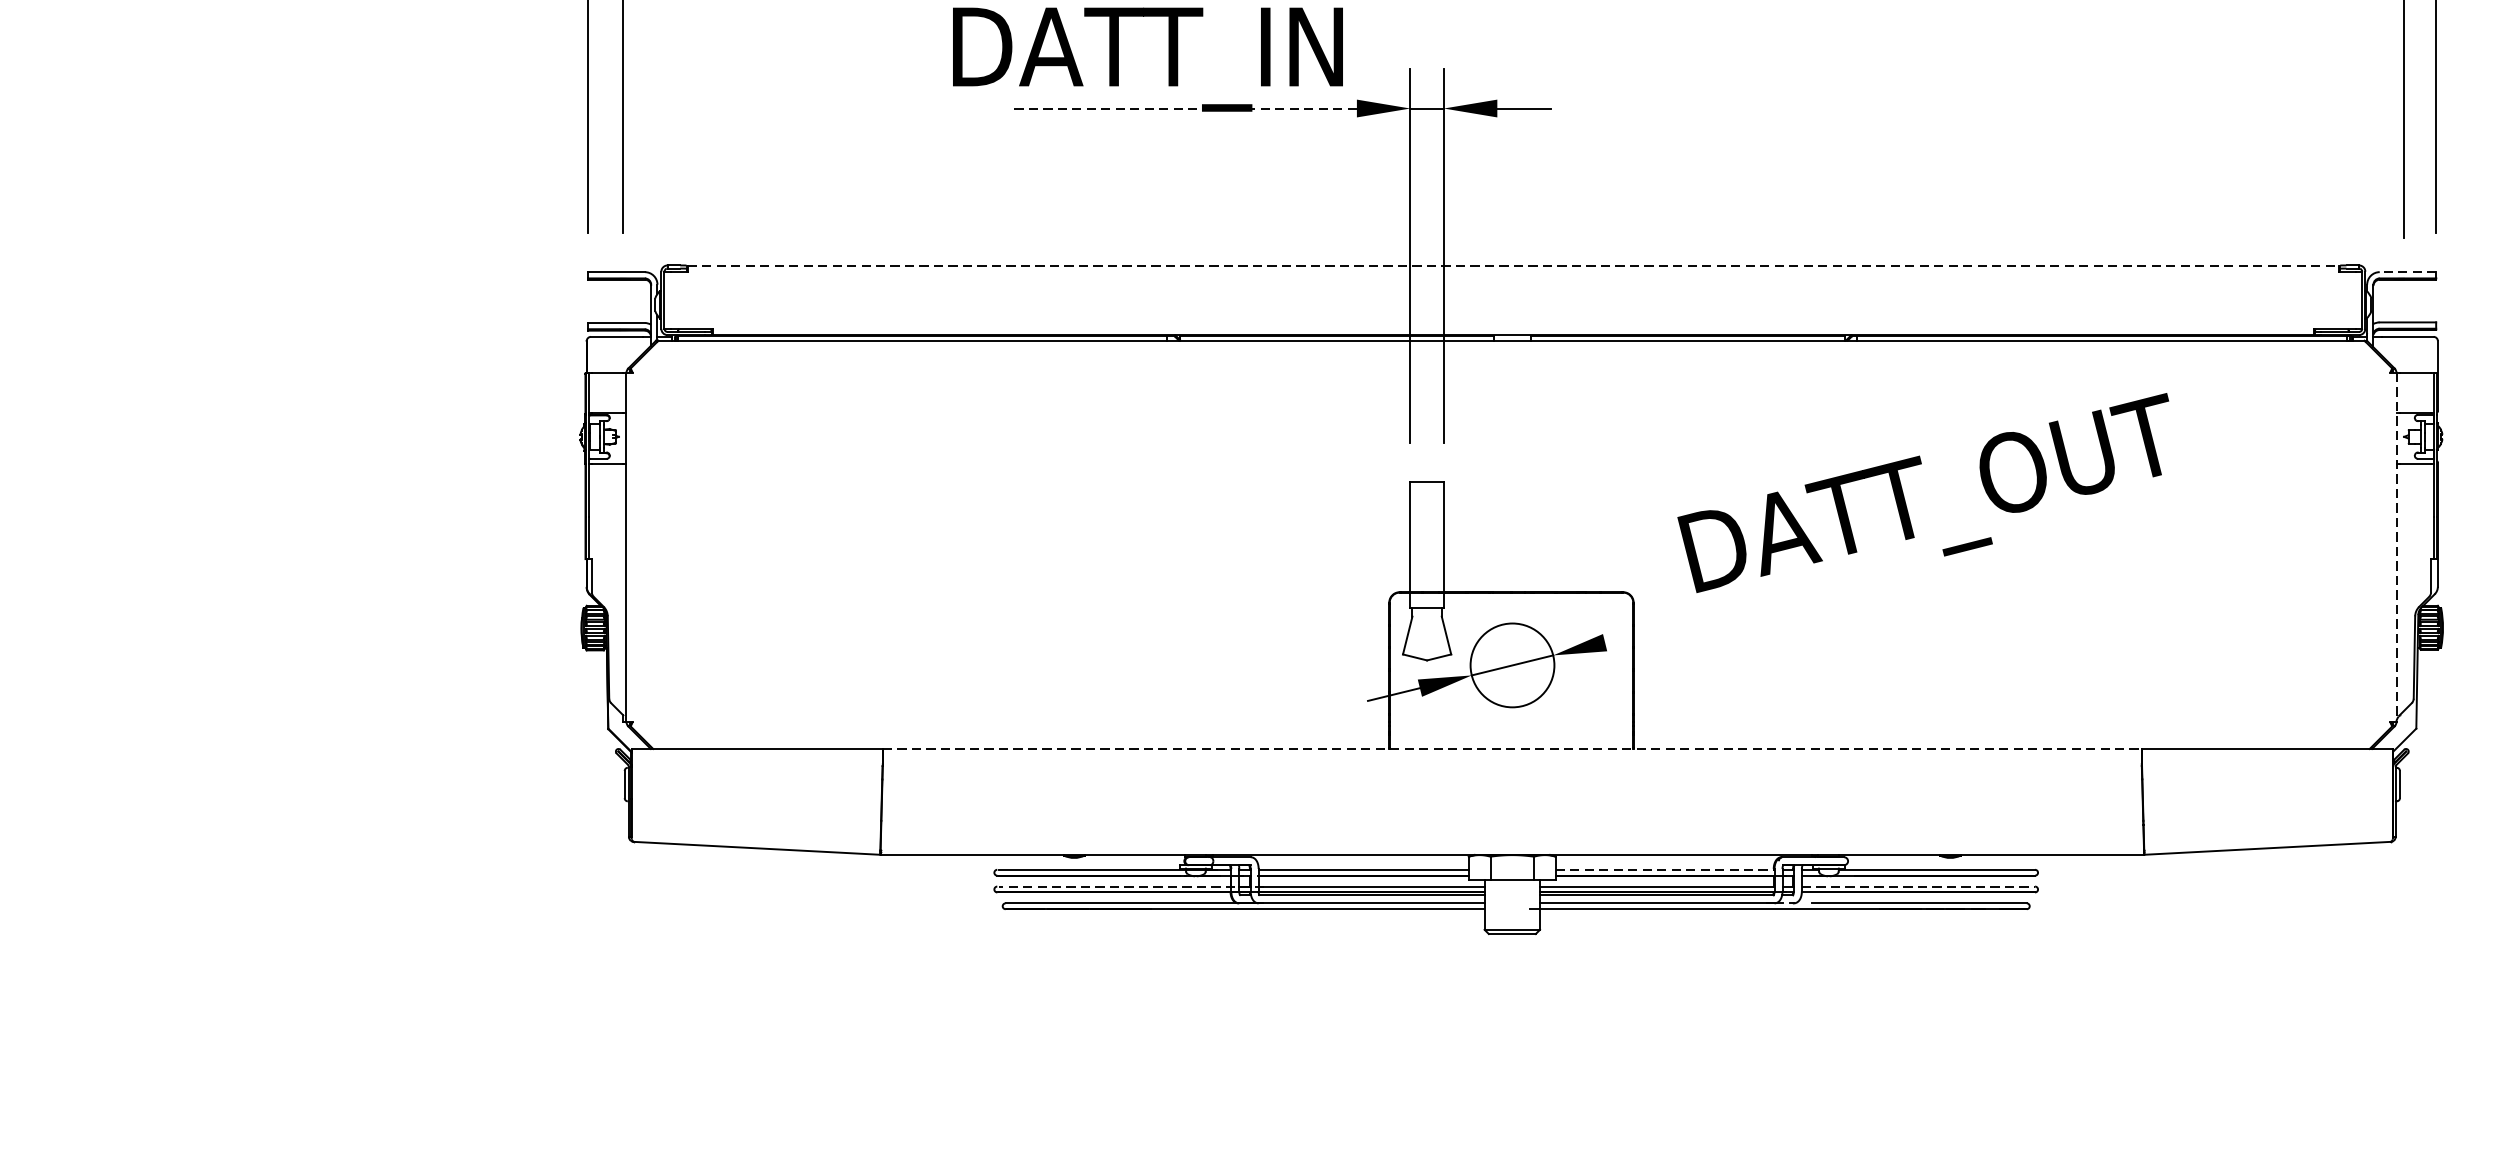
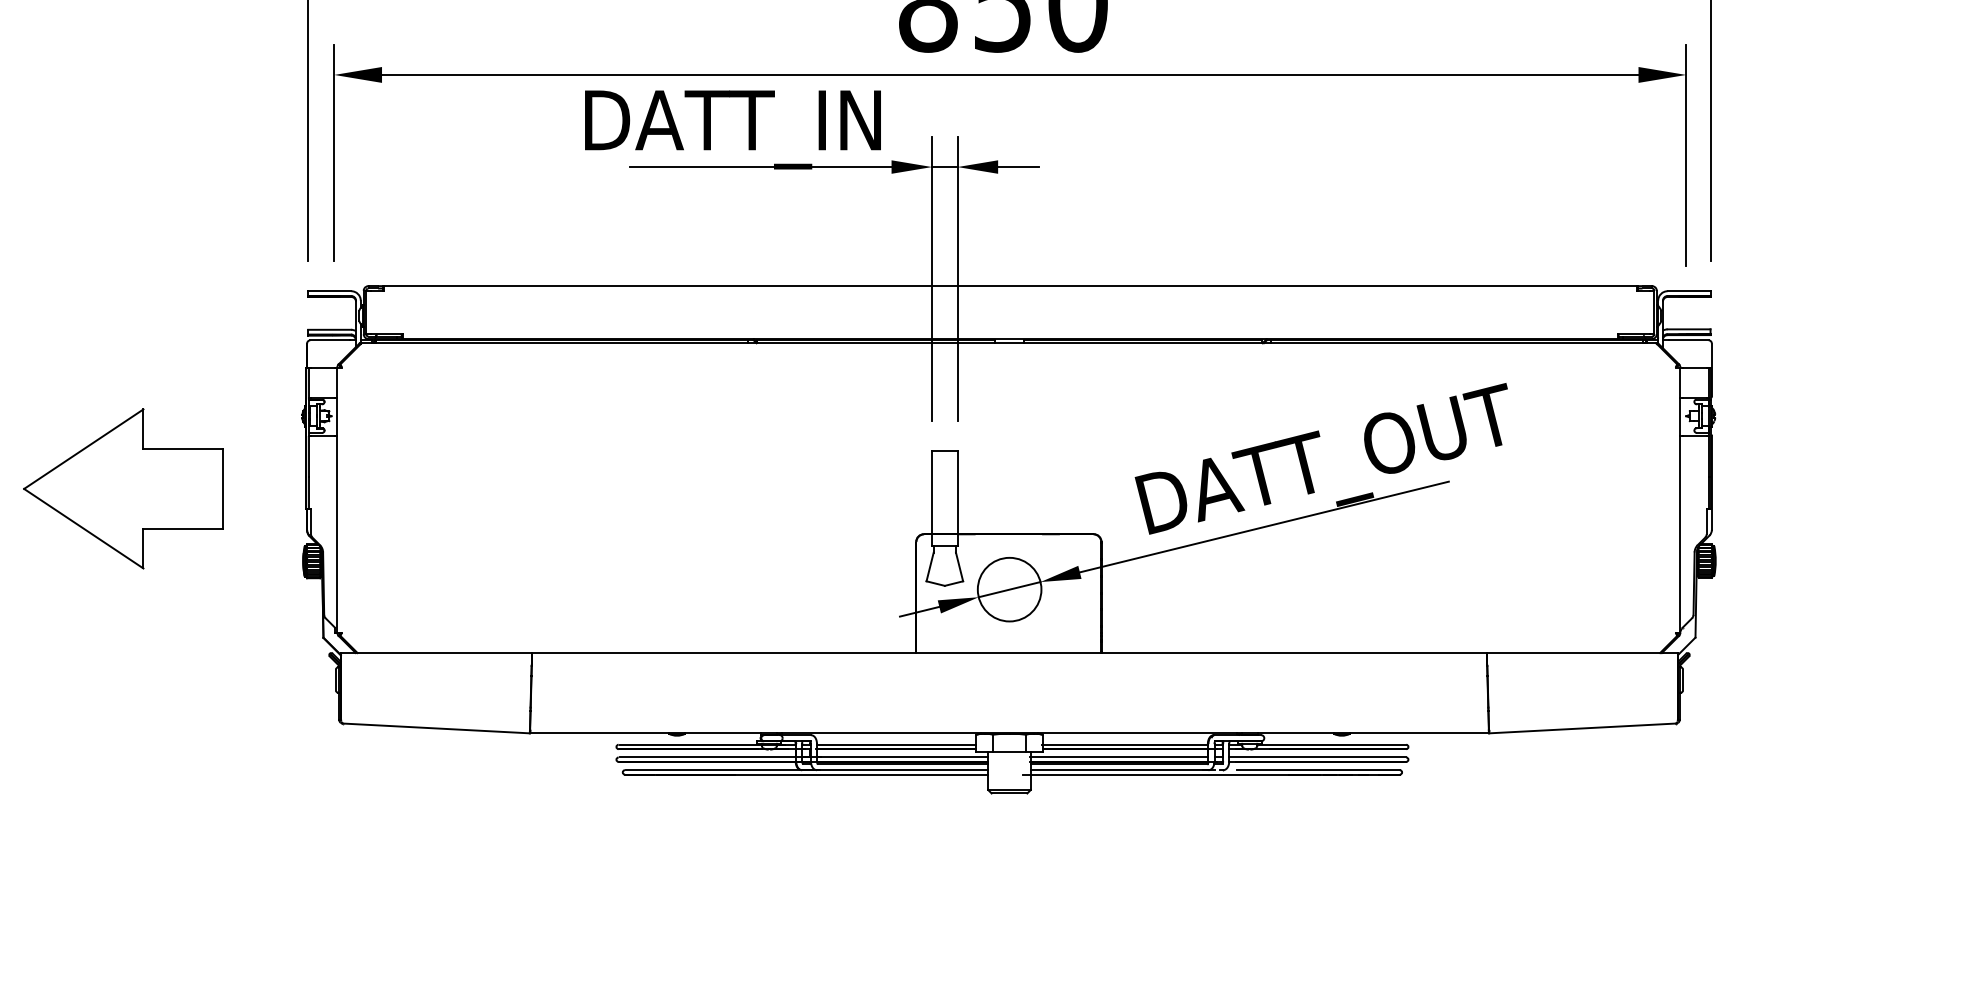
line: (1184, 109) -> (760, 167), dashed -> solid
line: (1513, 265) -> (1010, 286), dashed -> solid
line: (2407, 272) -> (1688, 291), dashed -> solid
part: (344, 532) -> (123, 488), added
line: (2396, 547) -> (1680, 500), dashed -> solid
line: (1847, 582) -> (1263, 526), added
line: (1512, 749) -> (1009, 653), dashed -> solid
line: (1665, 869) -> (1125, 744), dashed -> solid
line: (1131, 886) -> (720, 757), dashed -> solid
line: (1919, 886) -> (1318, 757), dashed -> solid

